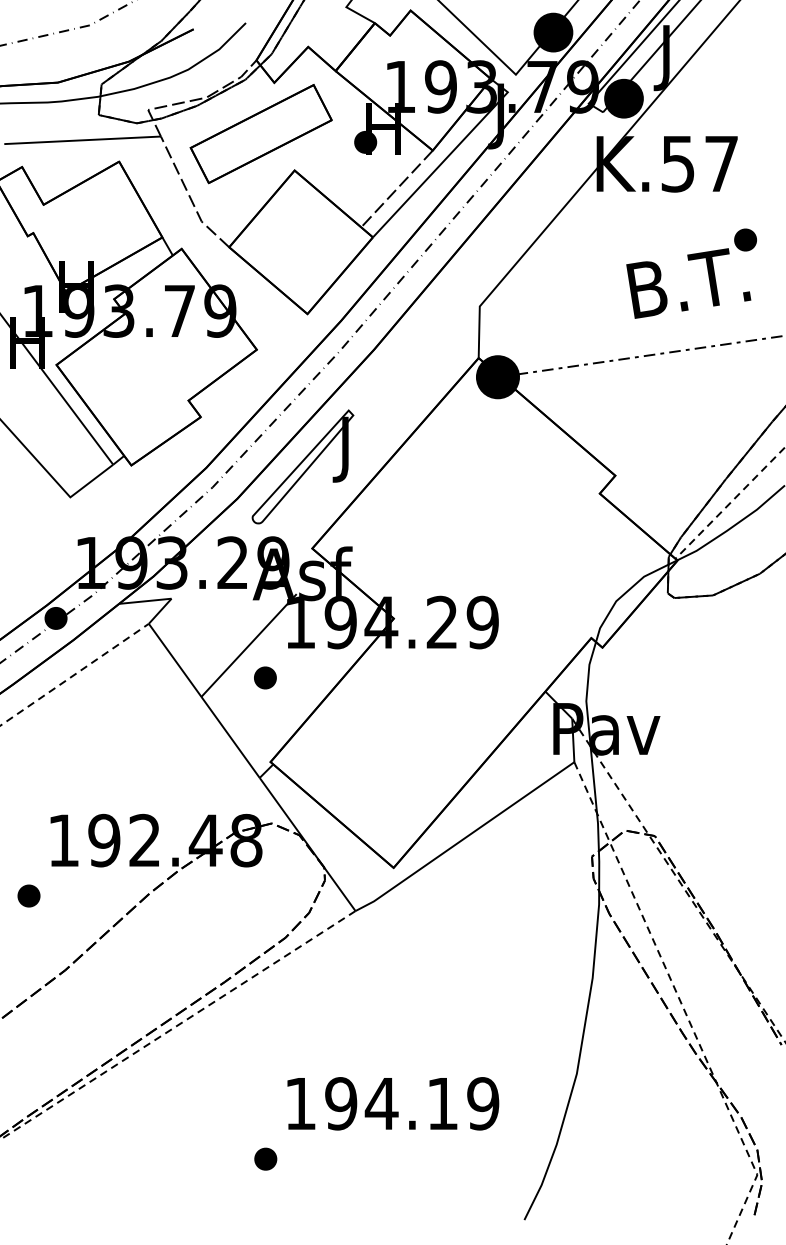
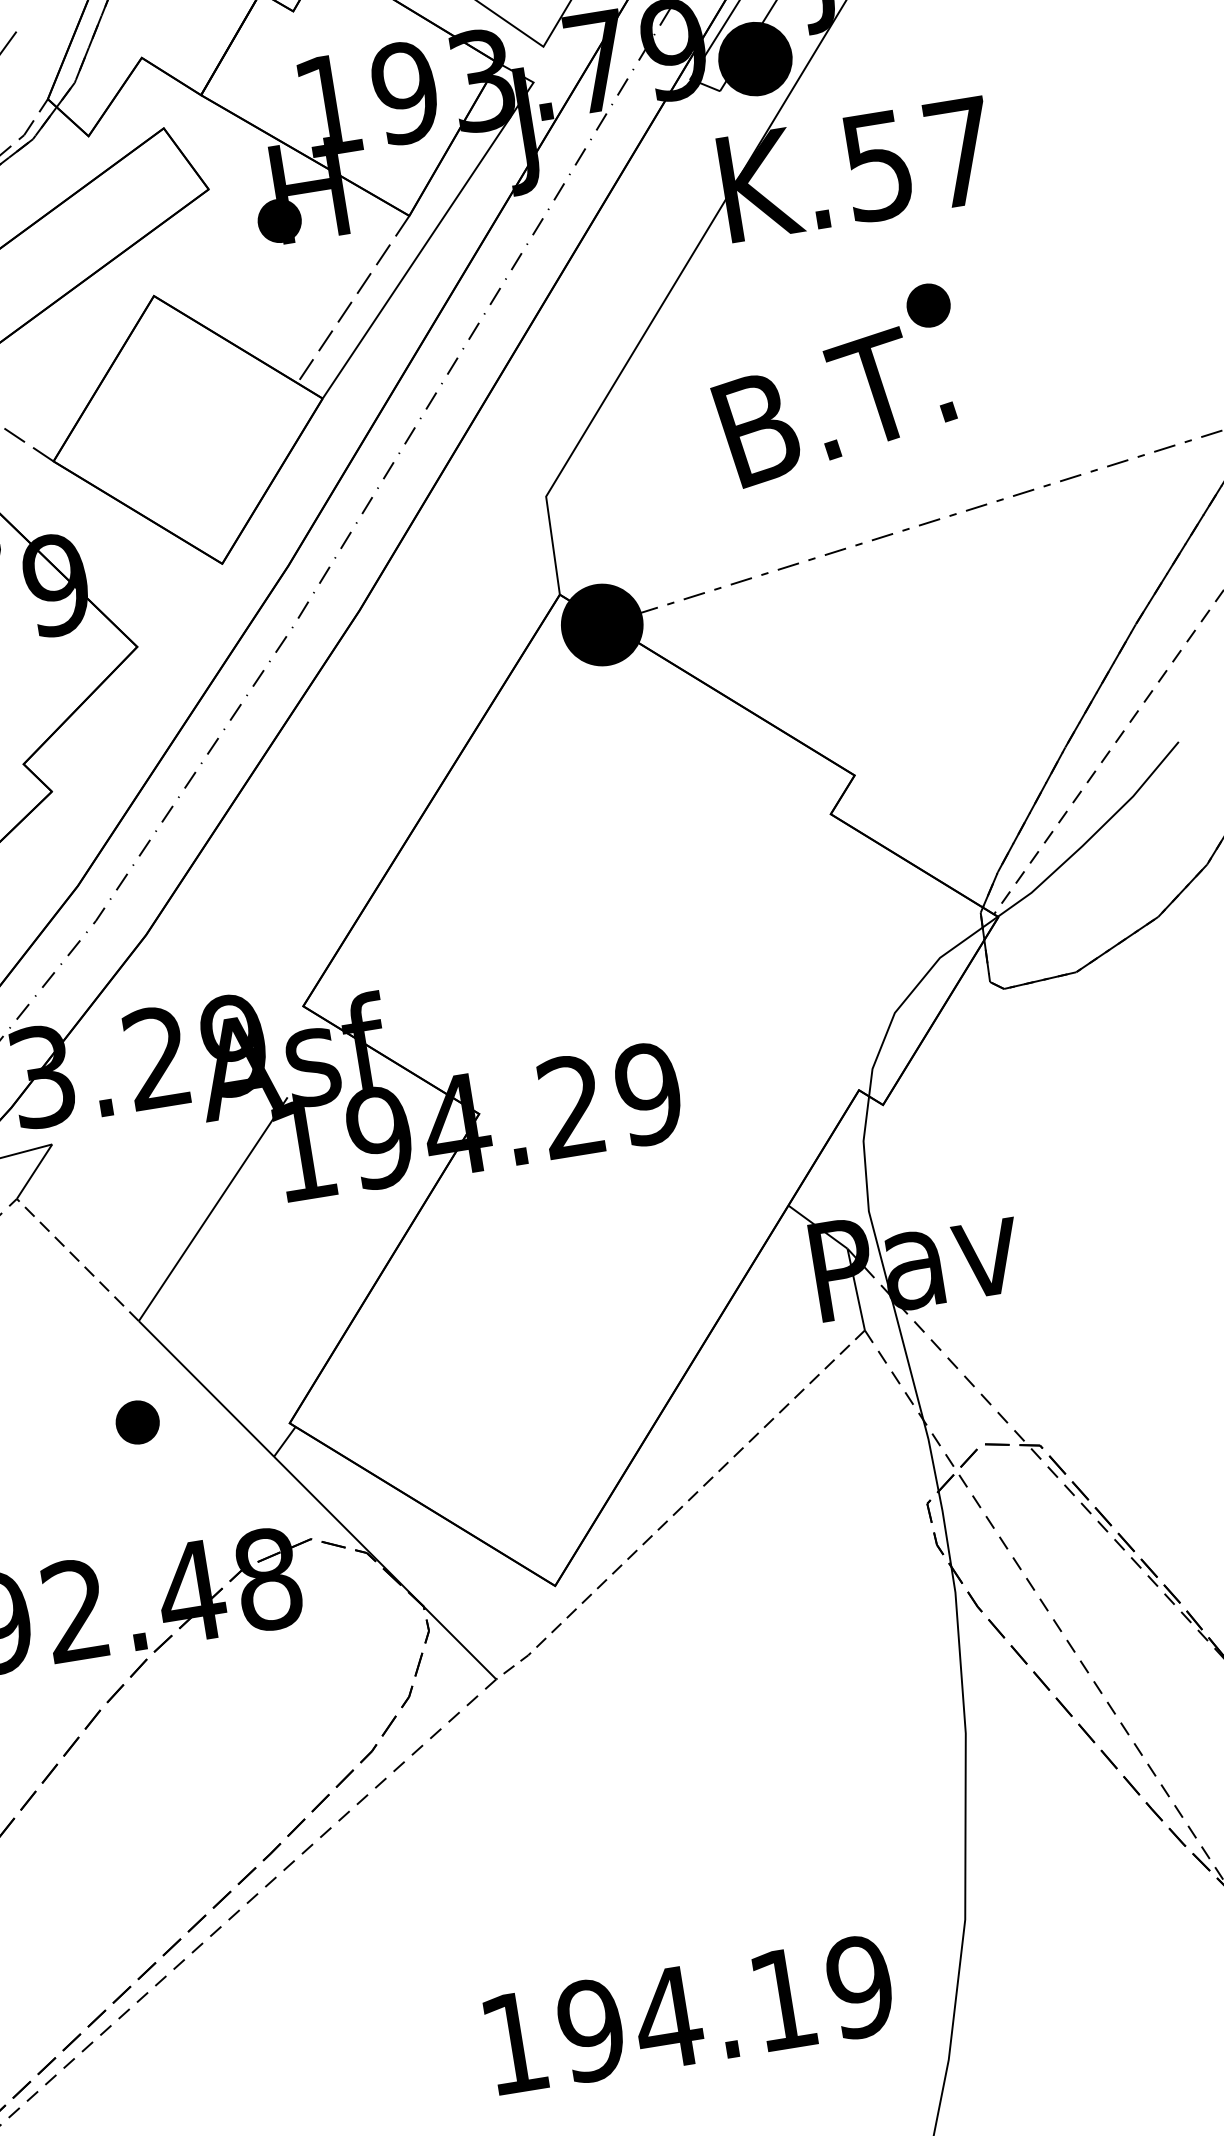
text: (691, 273) -> (836, 385), moved
part: (302, 466) -> (259, 853), removed
line: (174, 659) -> (76, 1258), solid -> dashed
part: (265, 677) -> (137, 1421), moved
line: (465, 838) -> (682, 1508), solid -> dashed
text: (393, 1103) -> (690, 2014), moved

